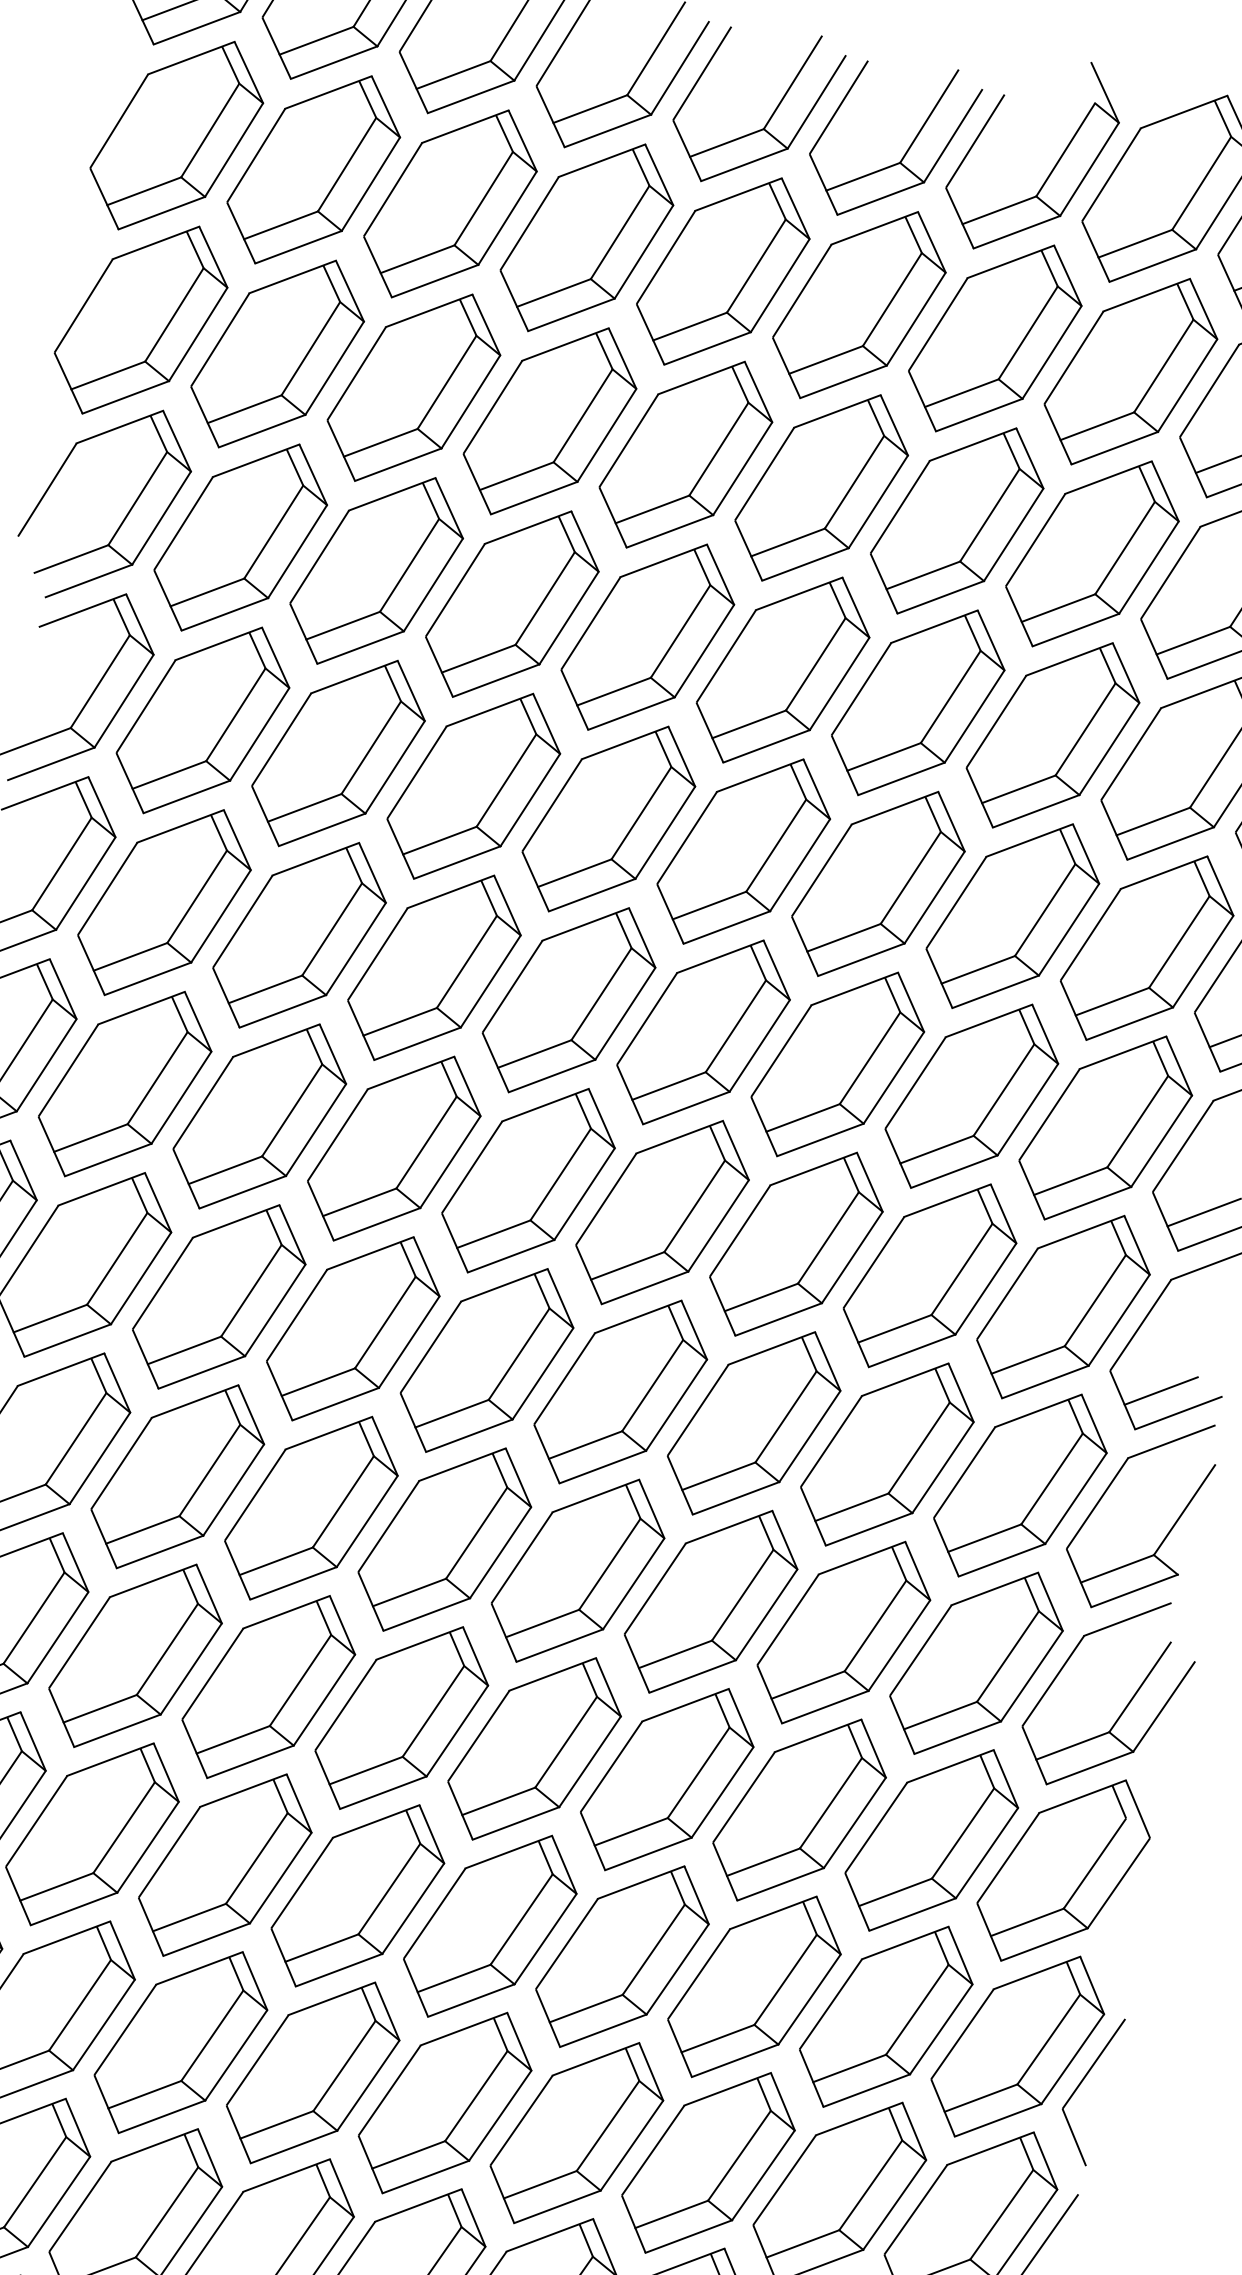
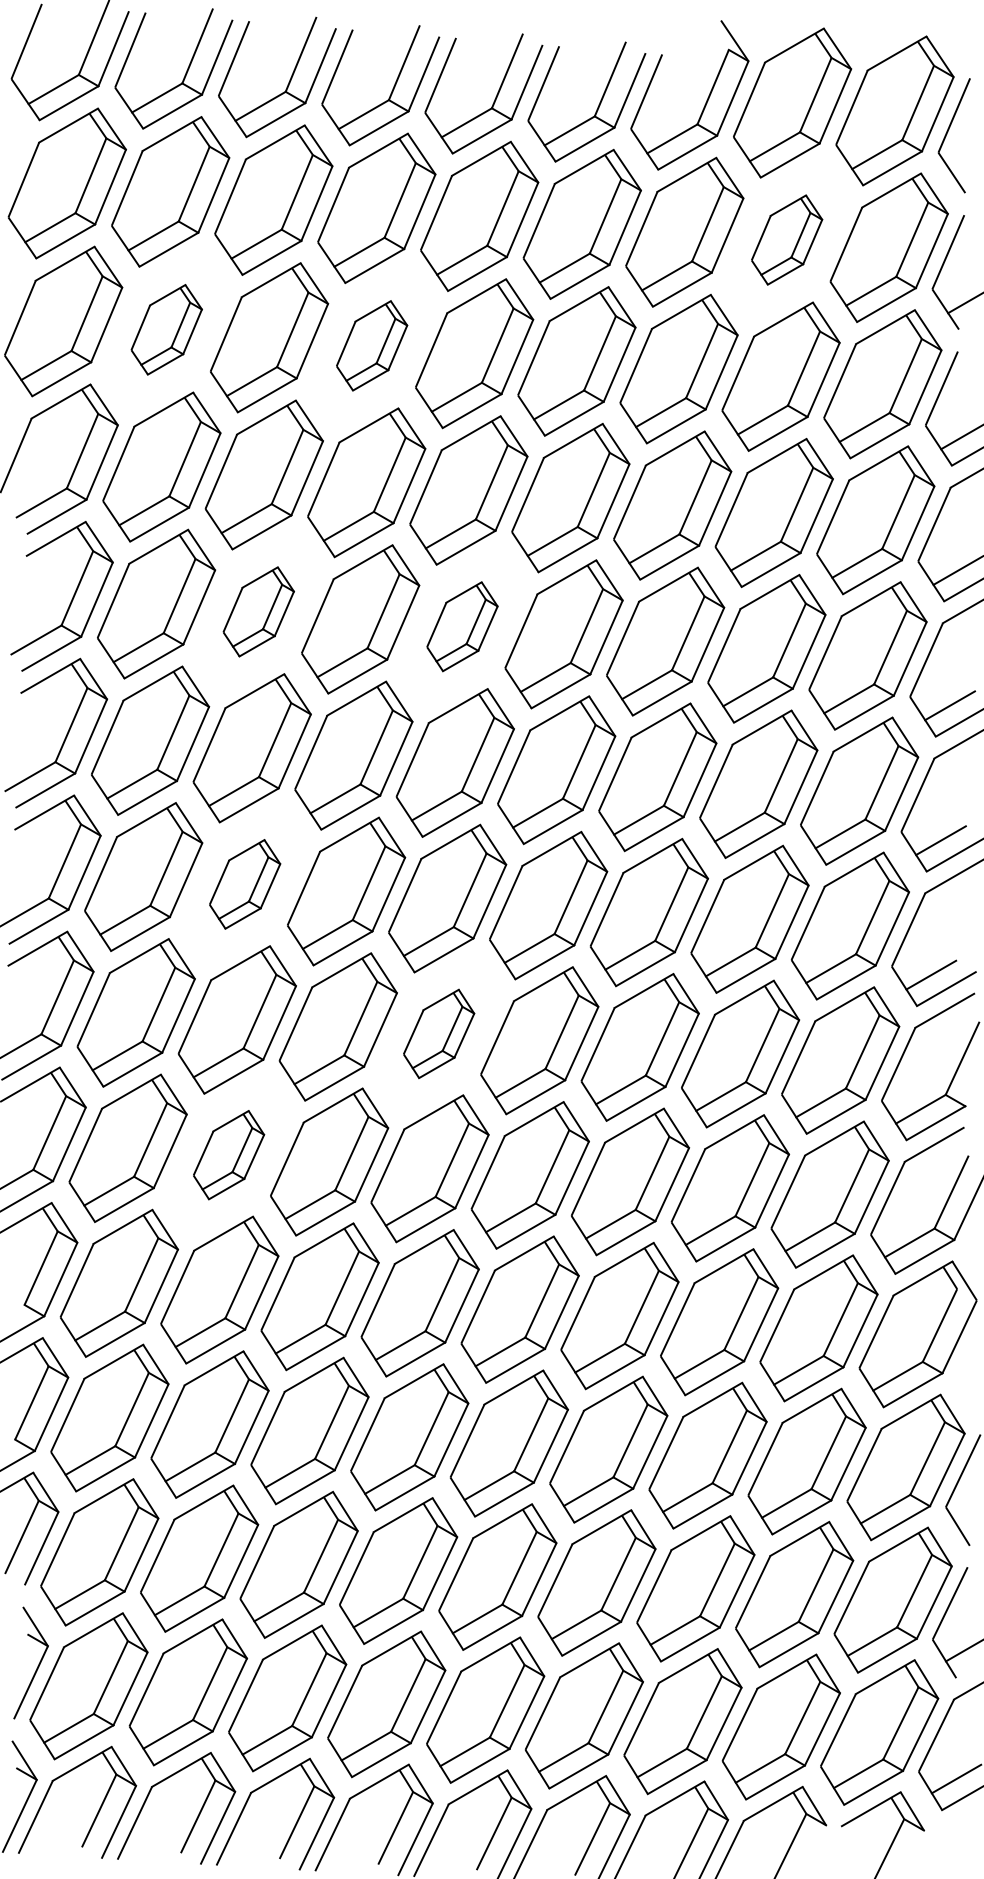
part: (277, 353) -> (166, 329), size x0.6
part: (1130, 370) -> (786, 239), size x0.6
part: (549, 420) -> (371, 345), size x0.6
part: (338, 753) -> (258, 611), size x0.6
part: (609, 818) -> (462, 626), size x0.6
part: (258, 1116) -> (244, 884), size x0.6
part: (486, 1359) -> (438, 1033), size x0.6
part: (177, 1475) -> (228, 1154), size x0.6

